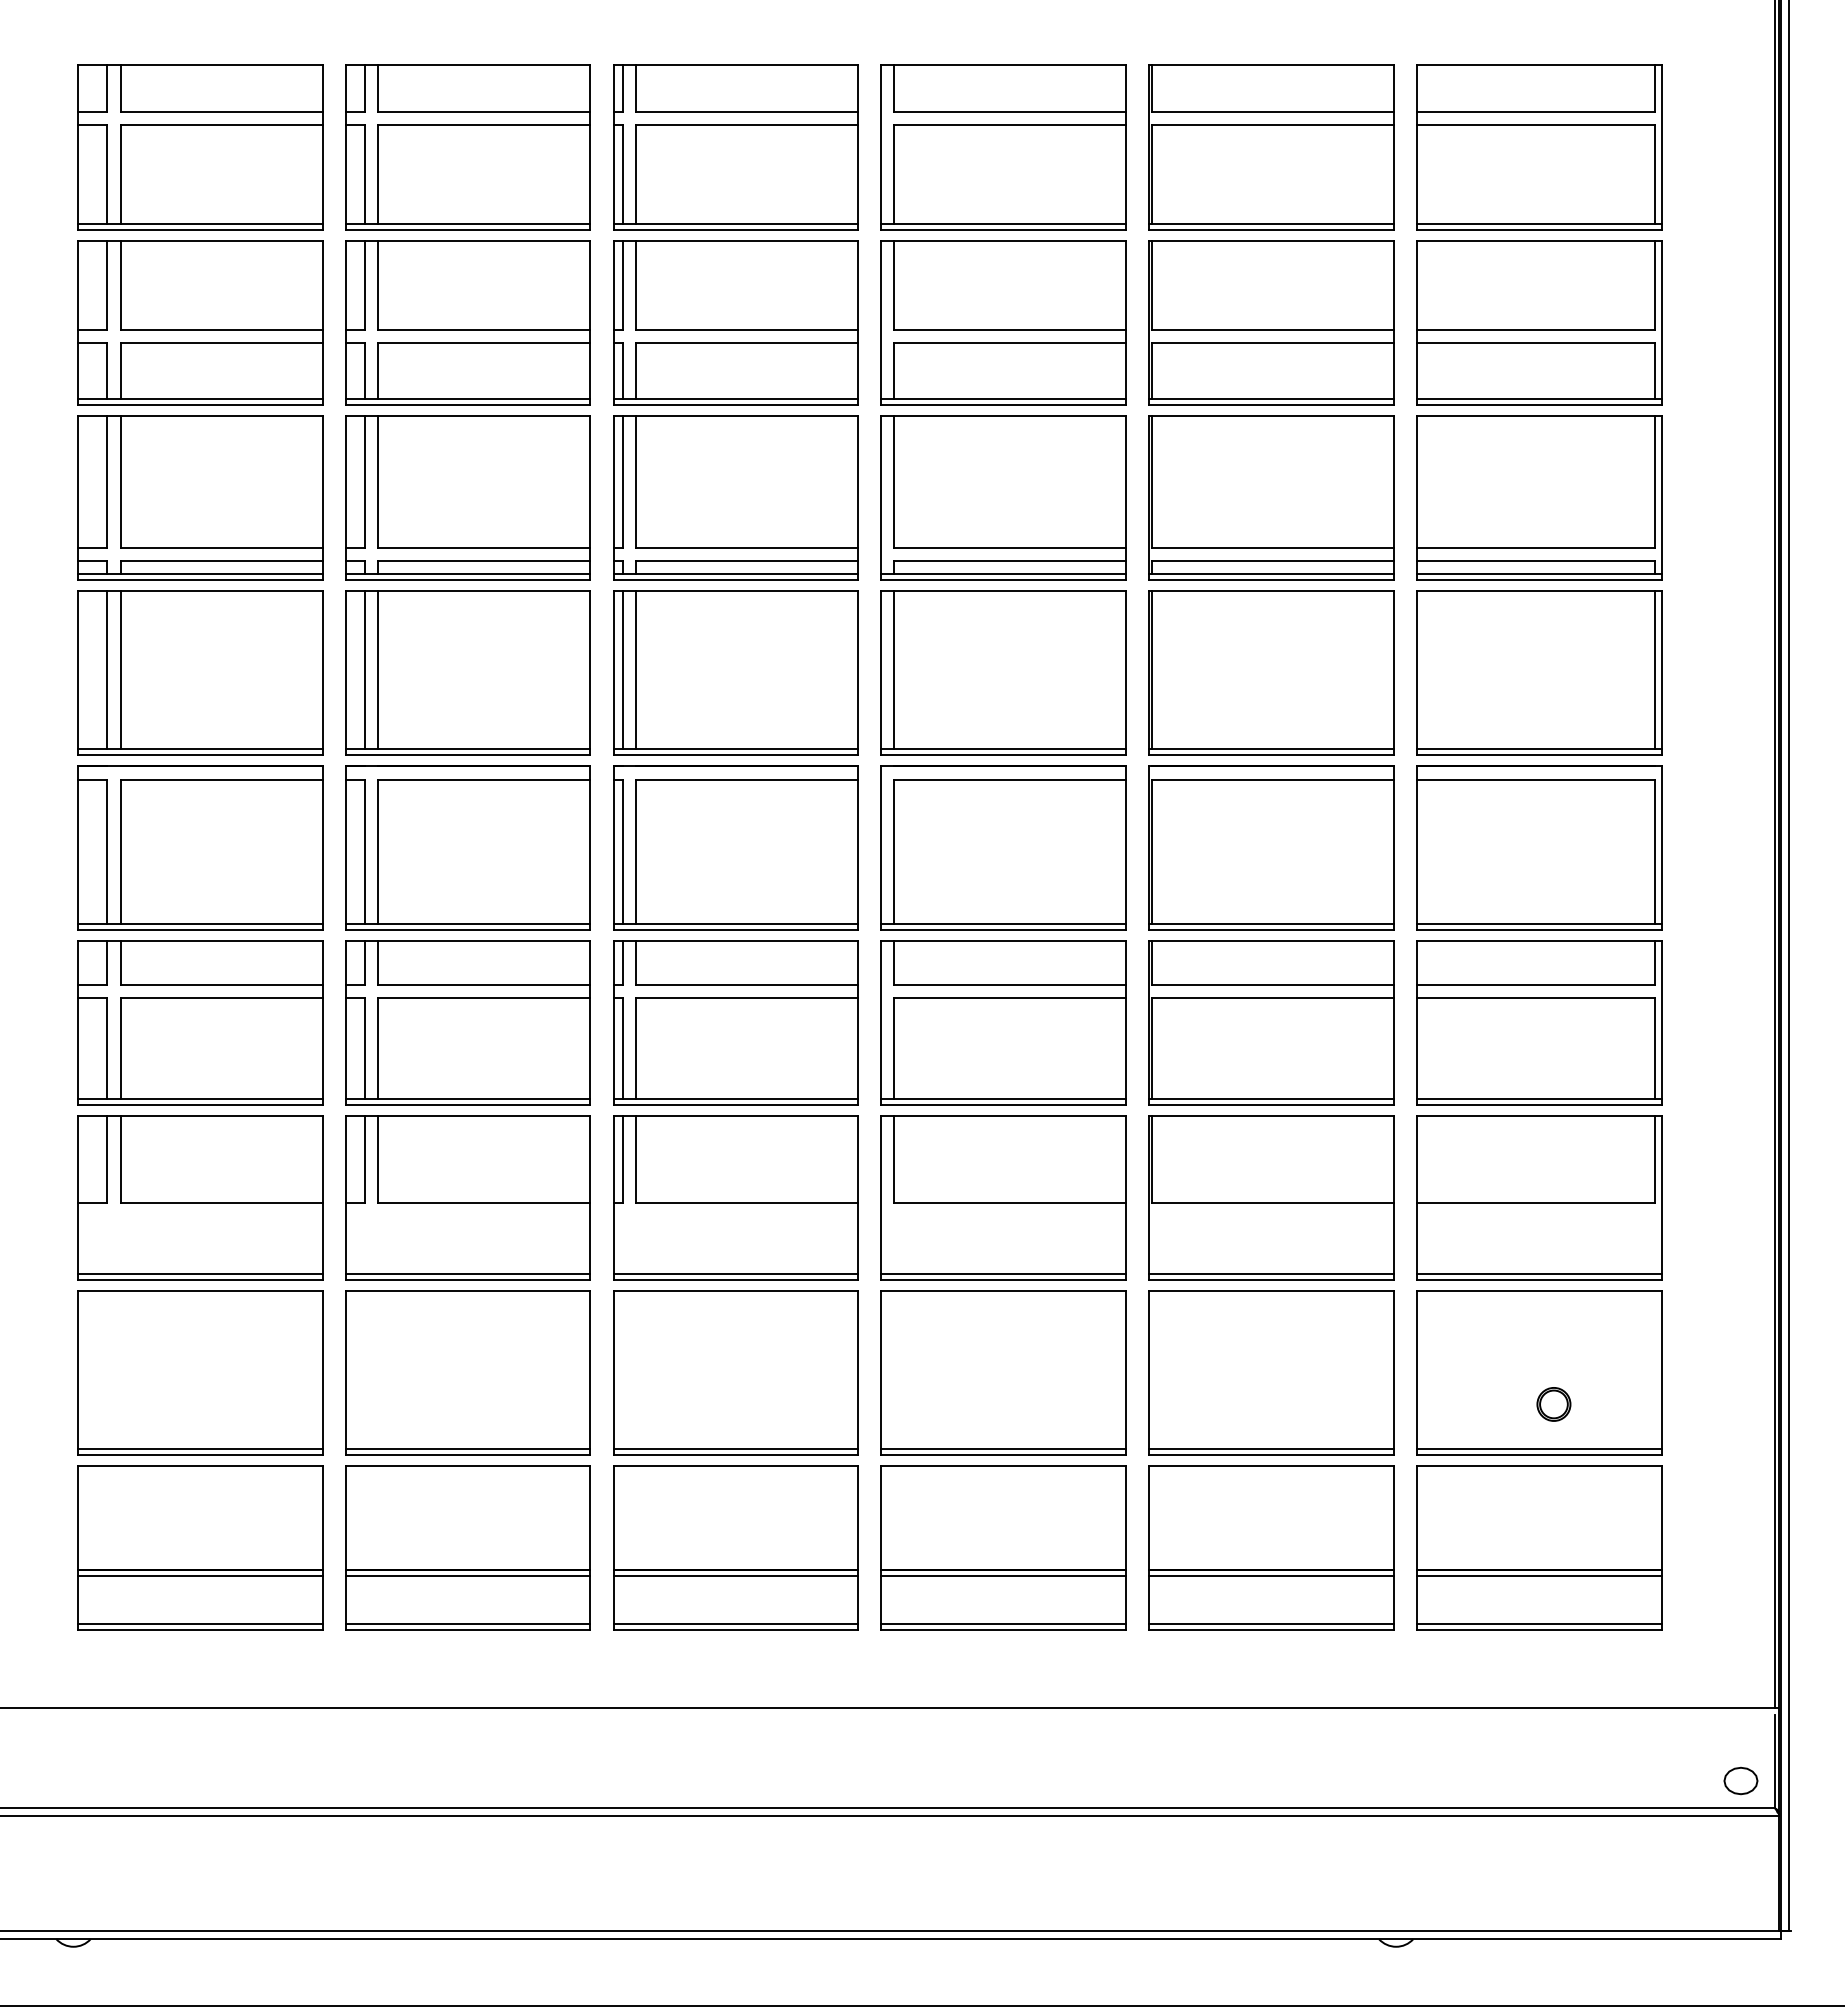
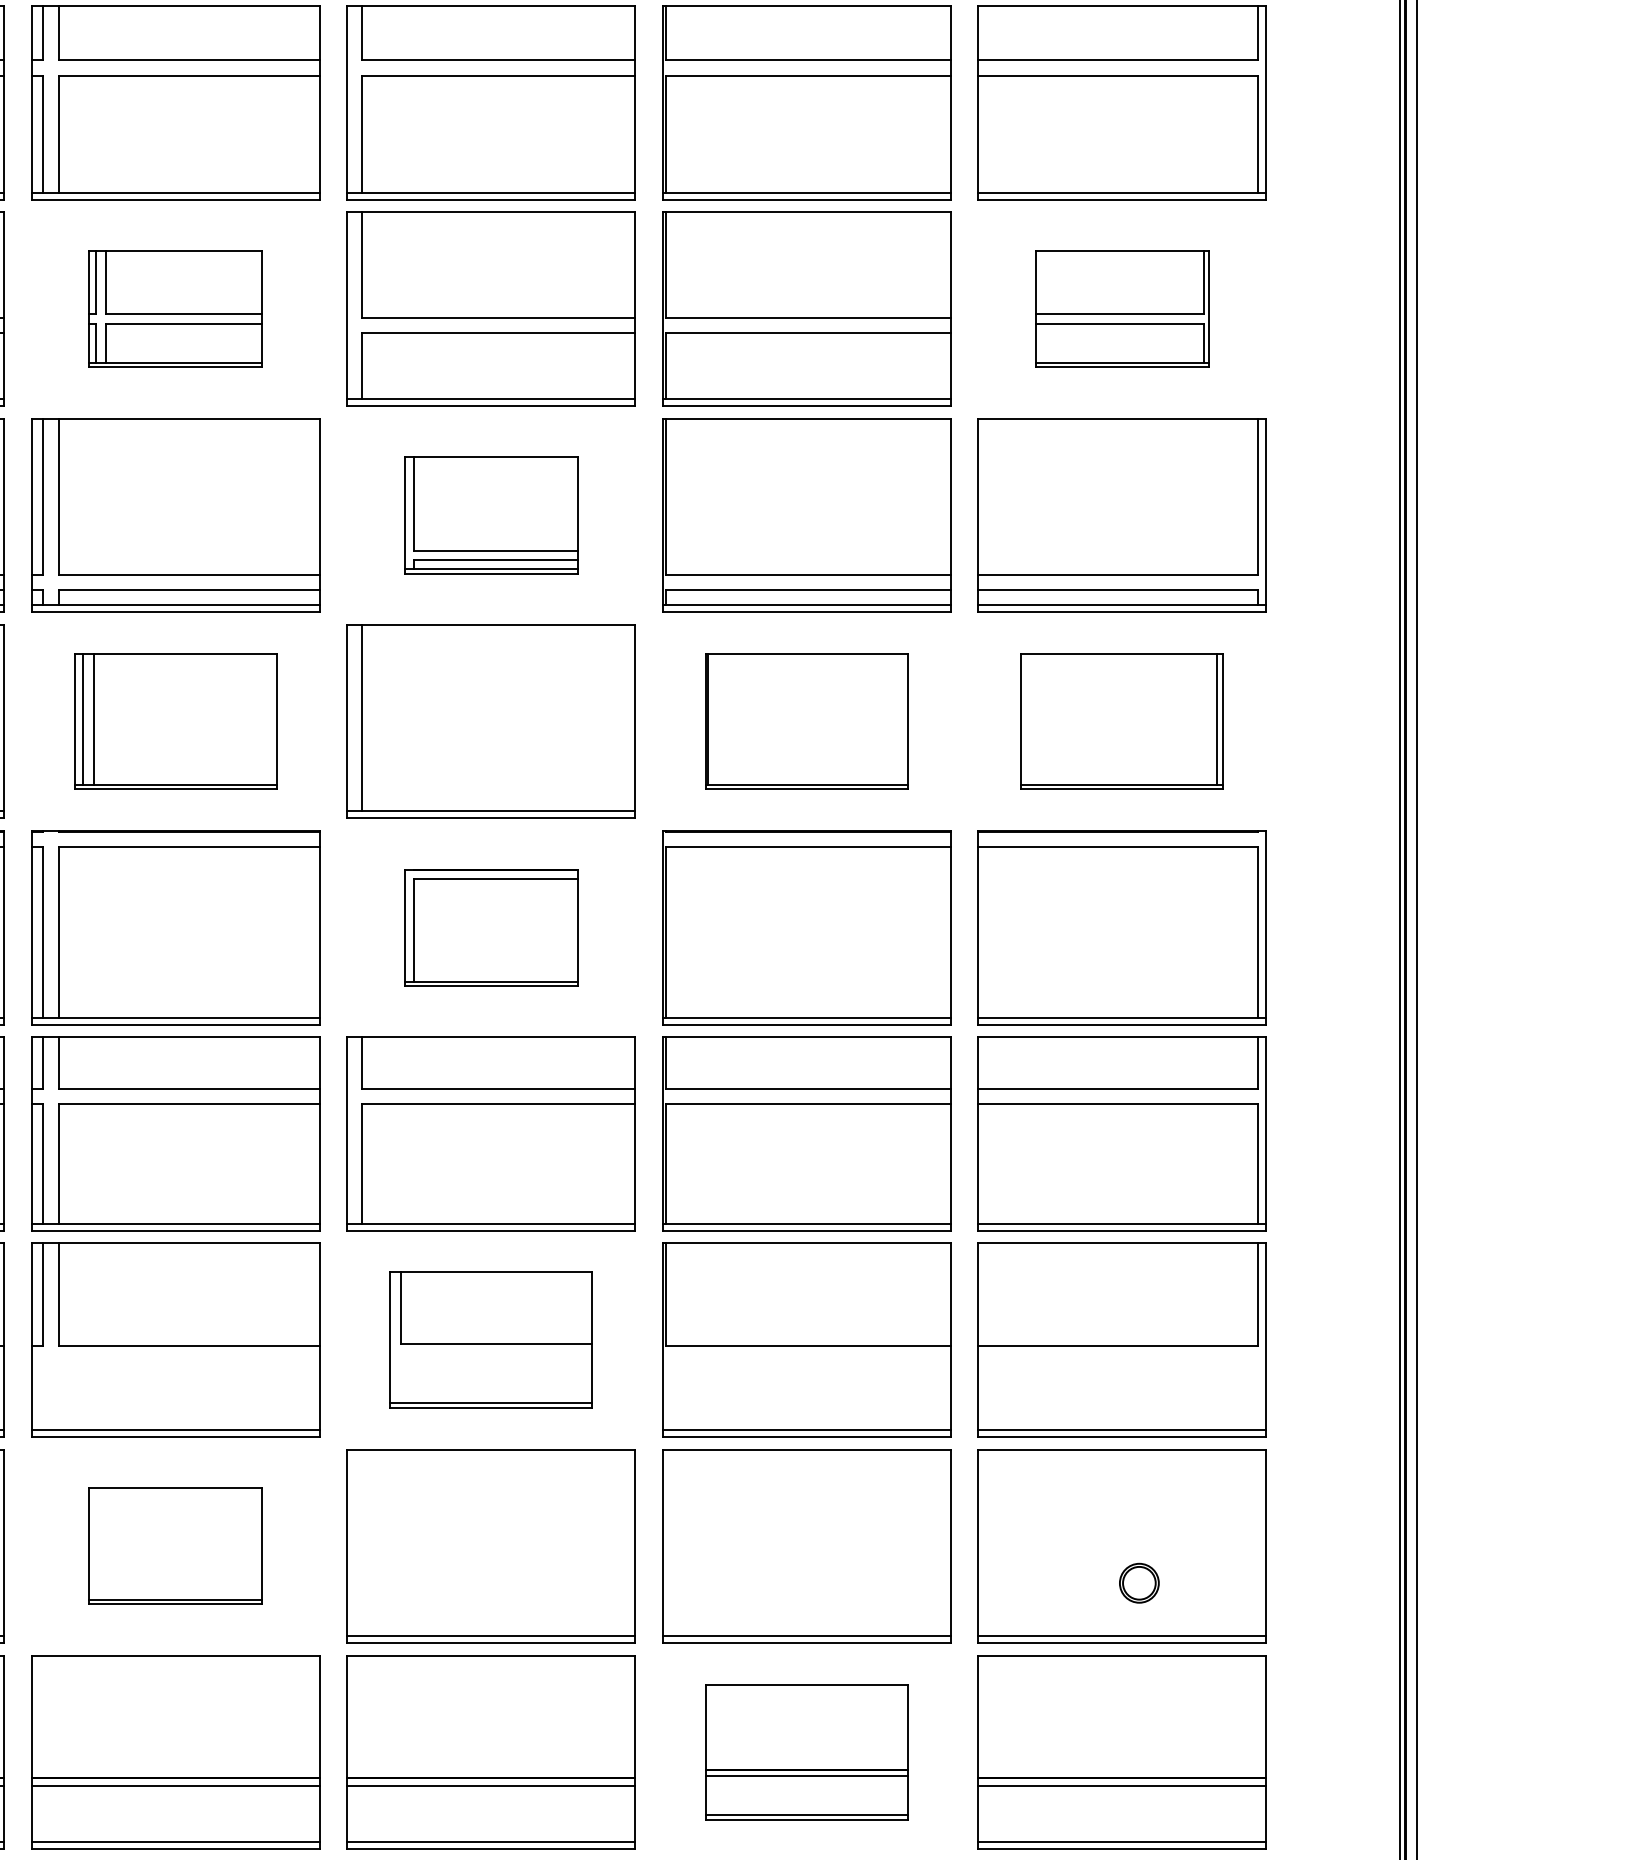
part: (735, 322) -> (175, 308), size x0.6
part: (1539, 322) -> (1122, 308), size x0.6
part: (1003, 497) -> (491, 514), size x0.6
part: (735, 672) -> (175, 721), size x0.7
part: (1271, 672) -> (806, 721), size x0.7
part: (1539, 672) -> (1122, 721), size x0.7
part: (1003, 847) -> (491, 927), size x0.6
part: (1003, 1197) -> (491, 1339), size x0.7
part: (735, 1372) -> (175, 1545), size x0.6
part: (1271, 1547) -> (806, 1751), size x0.7

